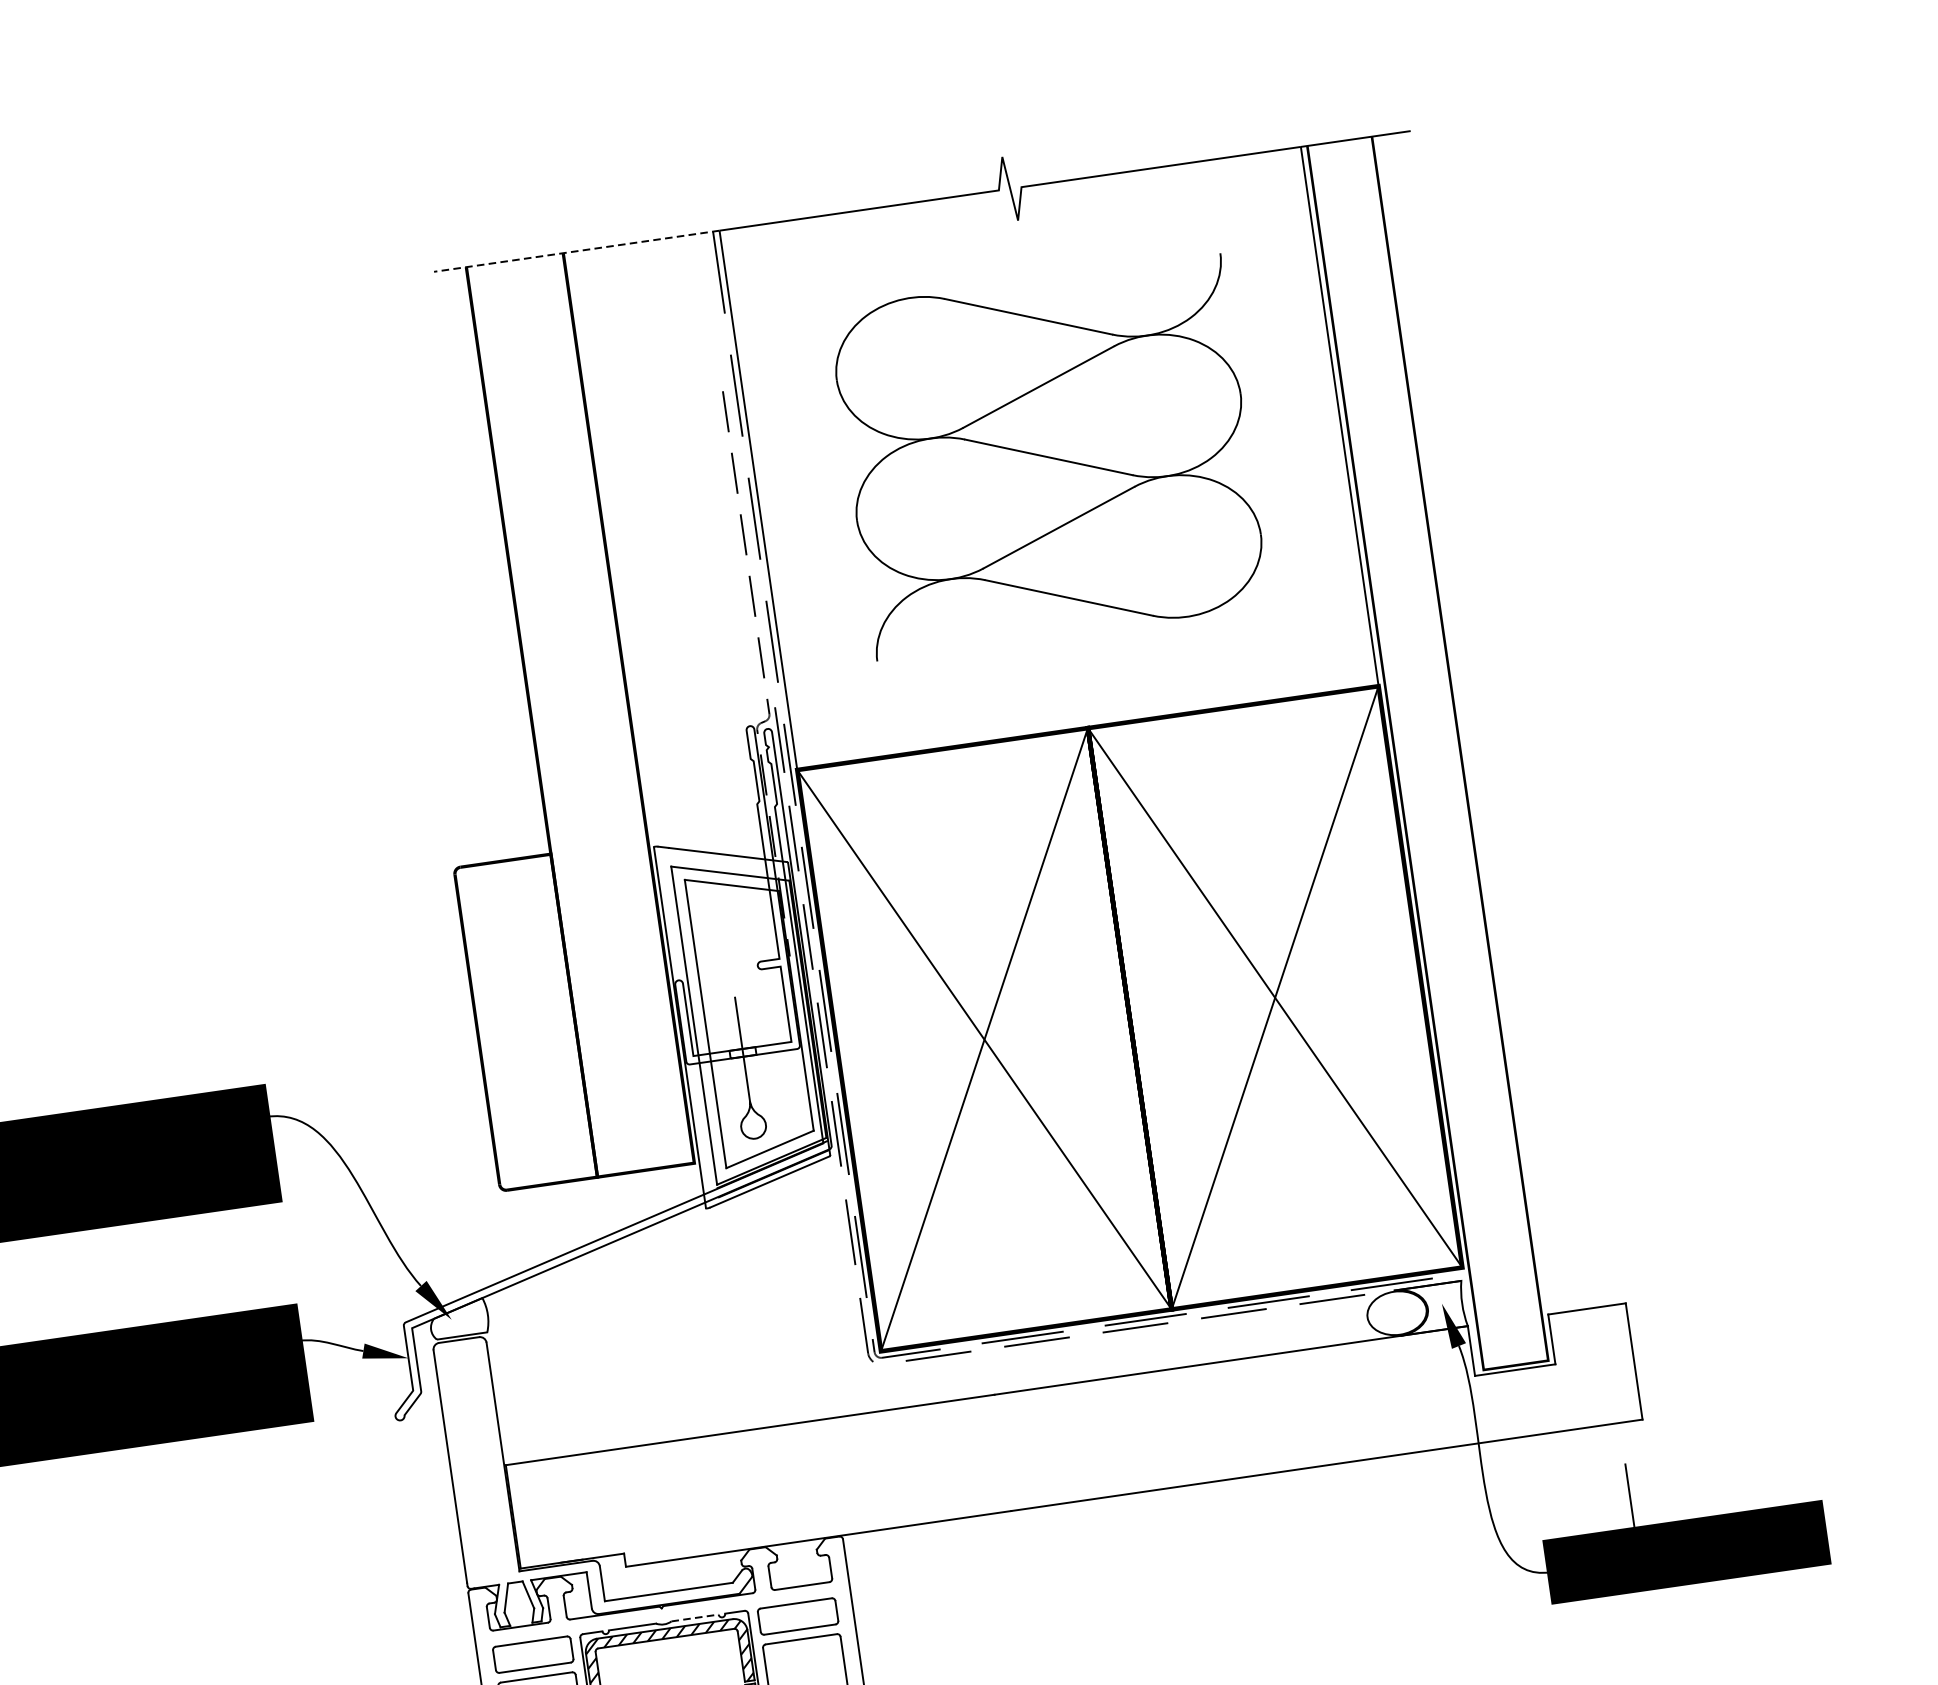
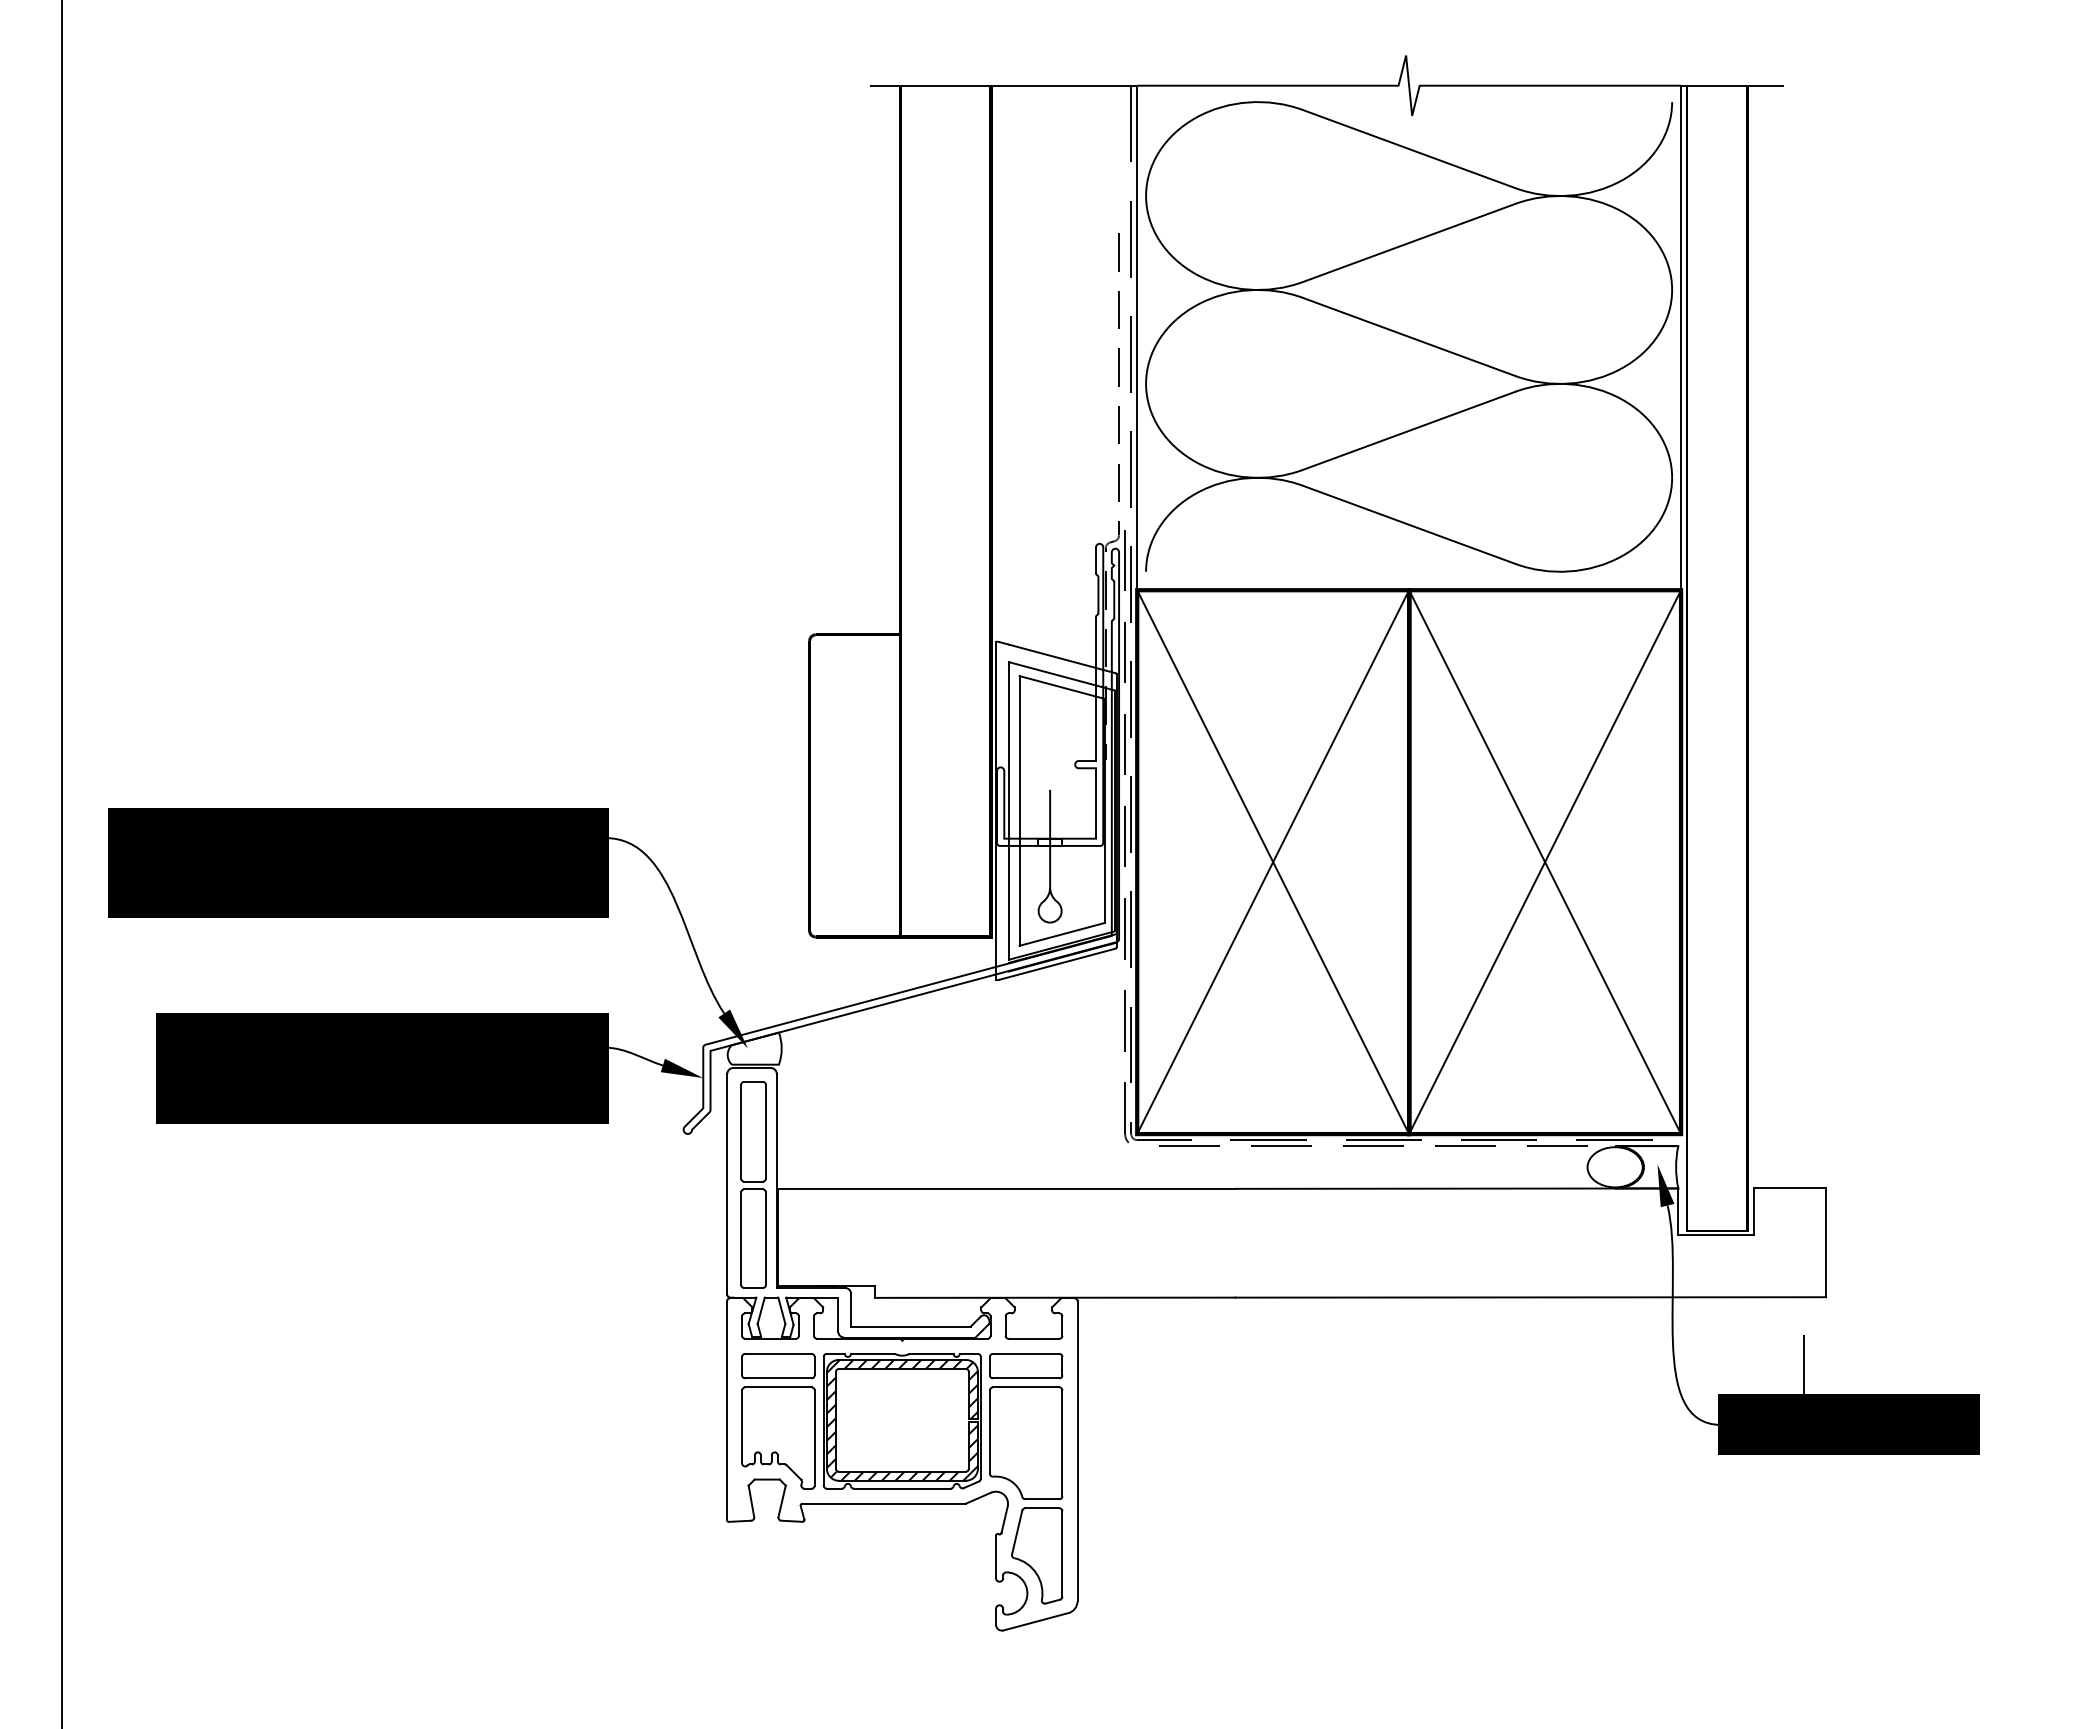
line: (576, 251) -> (1003, 85), dashed -> solid
part: (1048, 456) -> (1408, 336), size x1.43
part: (478, 1464) -> (753, 1184), added
line: (696, 1617) -> (932, 1353), dashed -> solid

